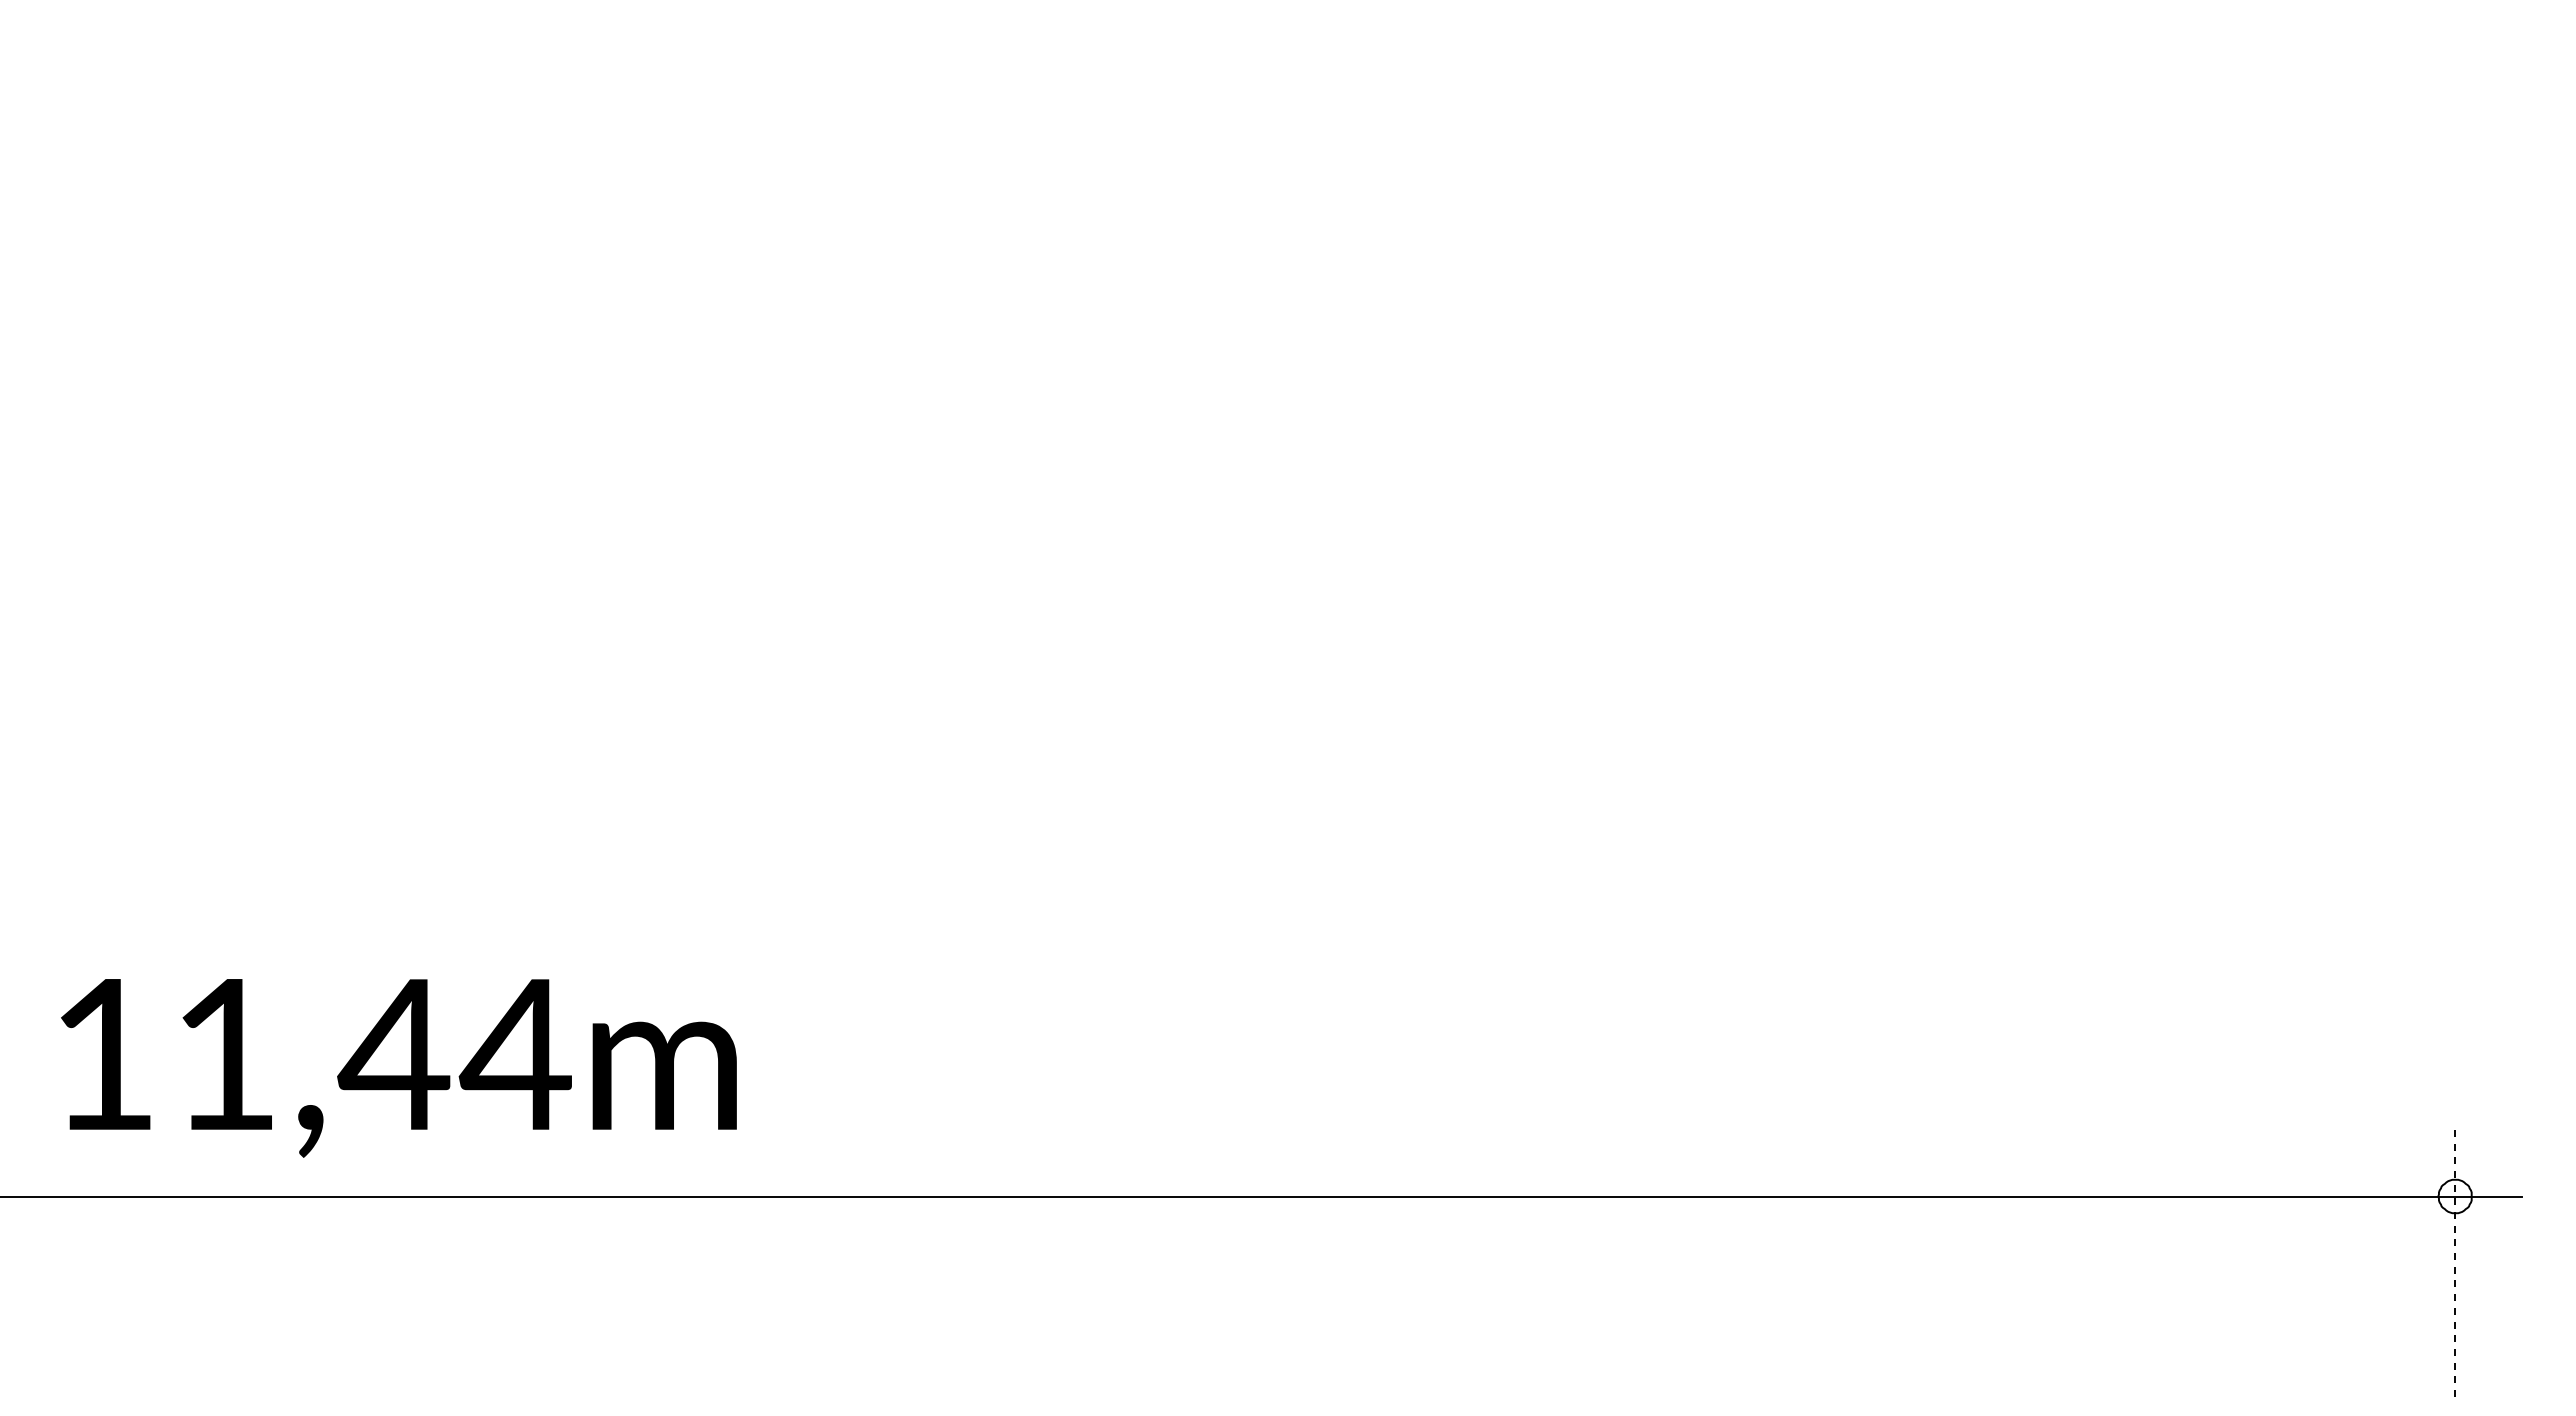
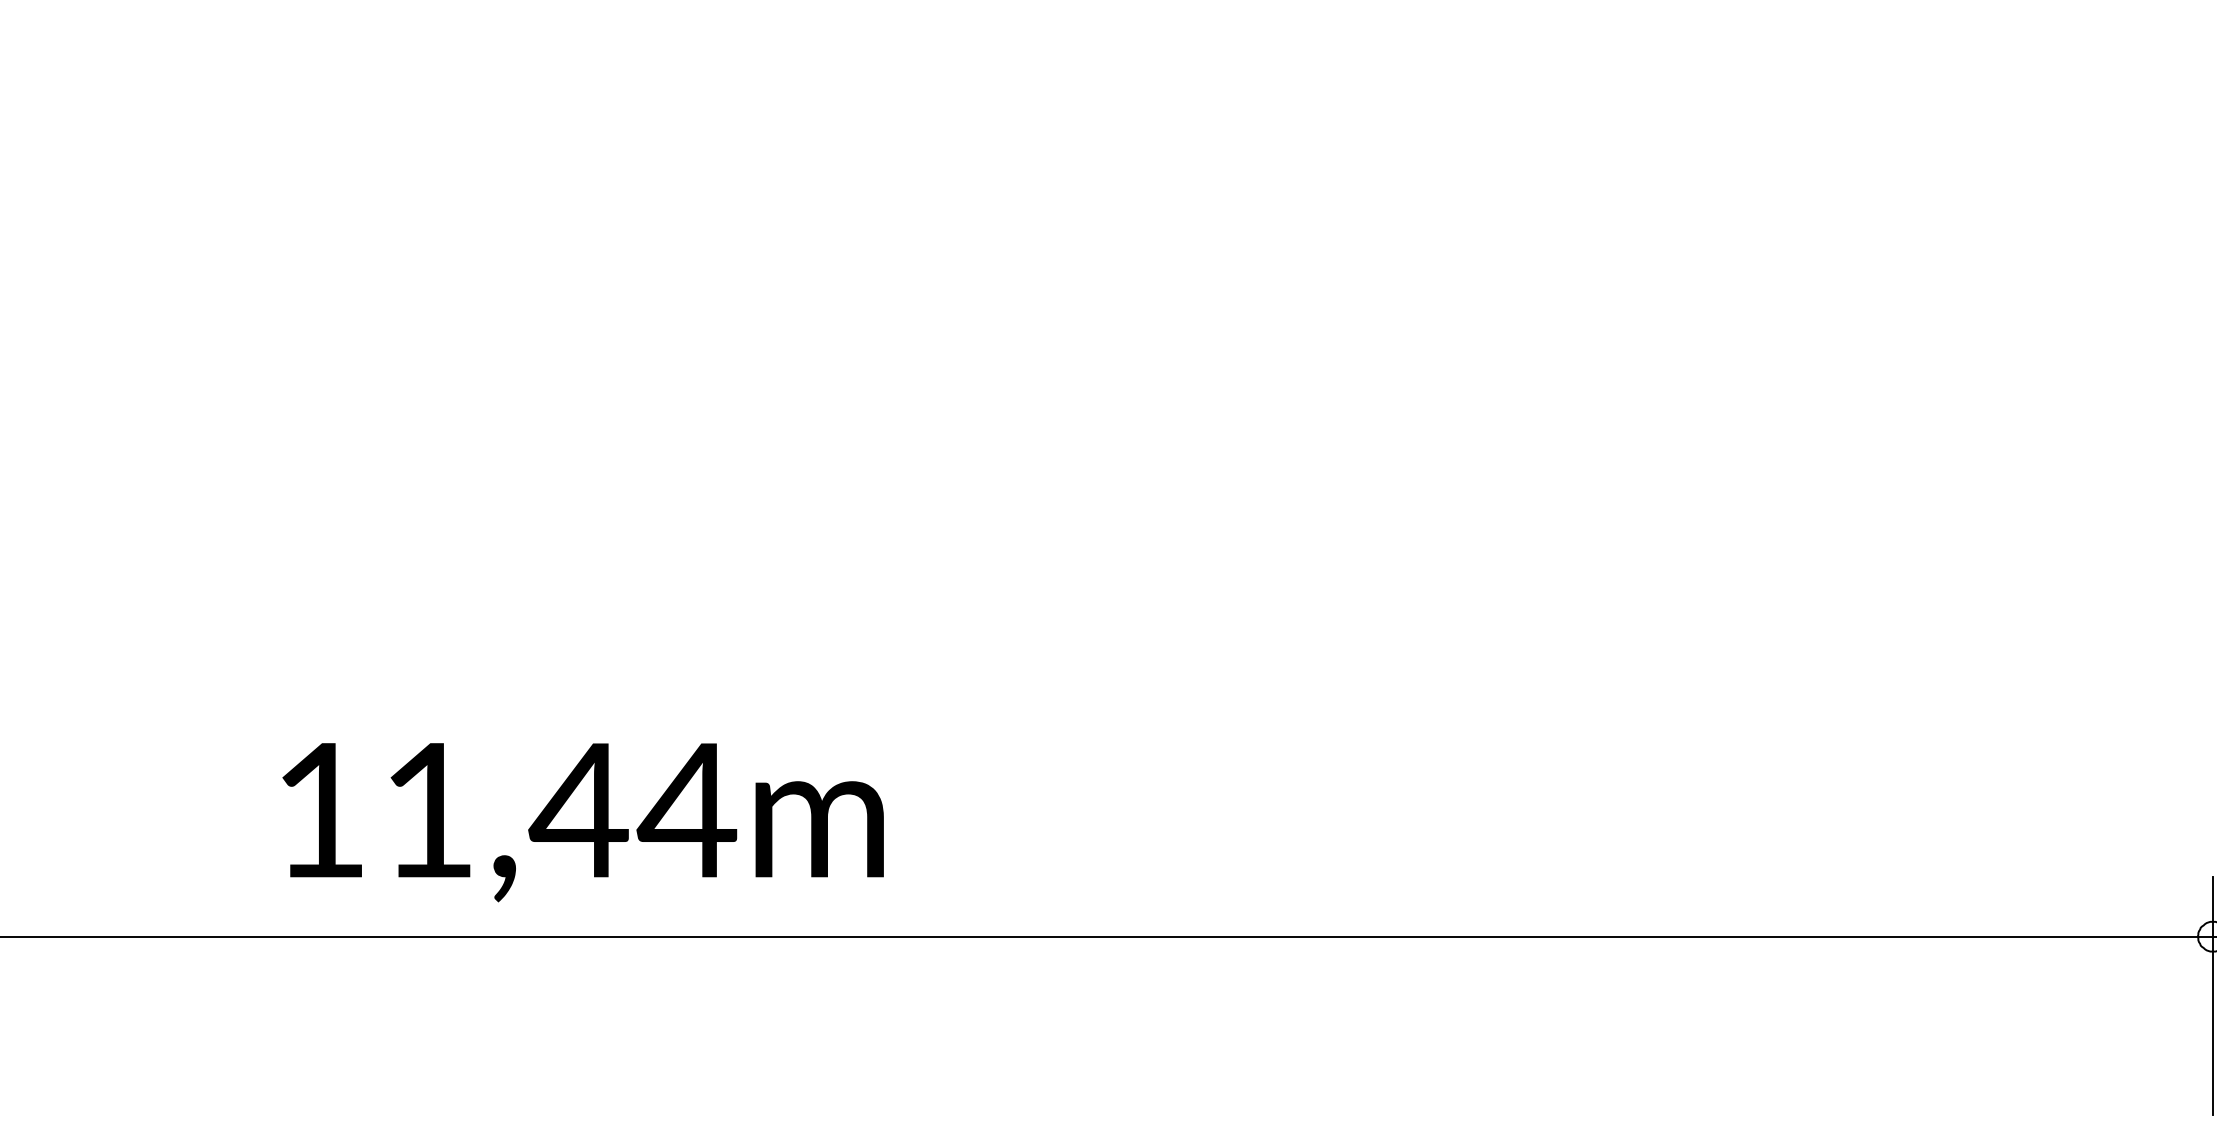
text: (398, 1068) -> (582, 822), moved
line: (2454, 1263) -> (2212, 996), dashed -> solid

